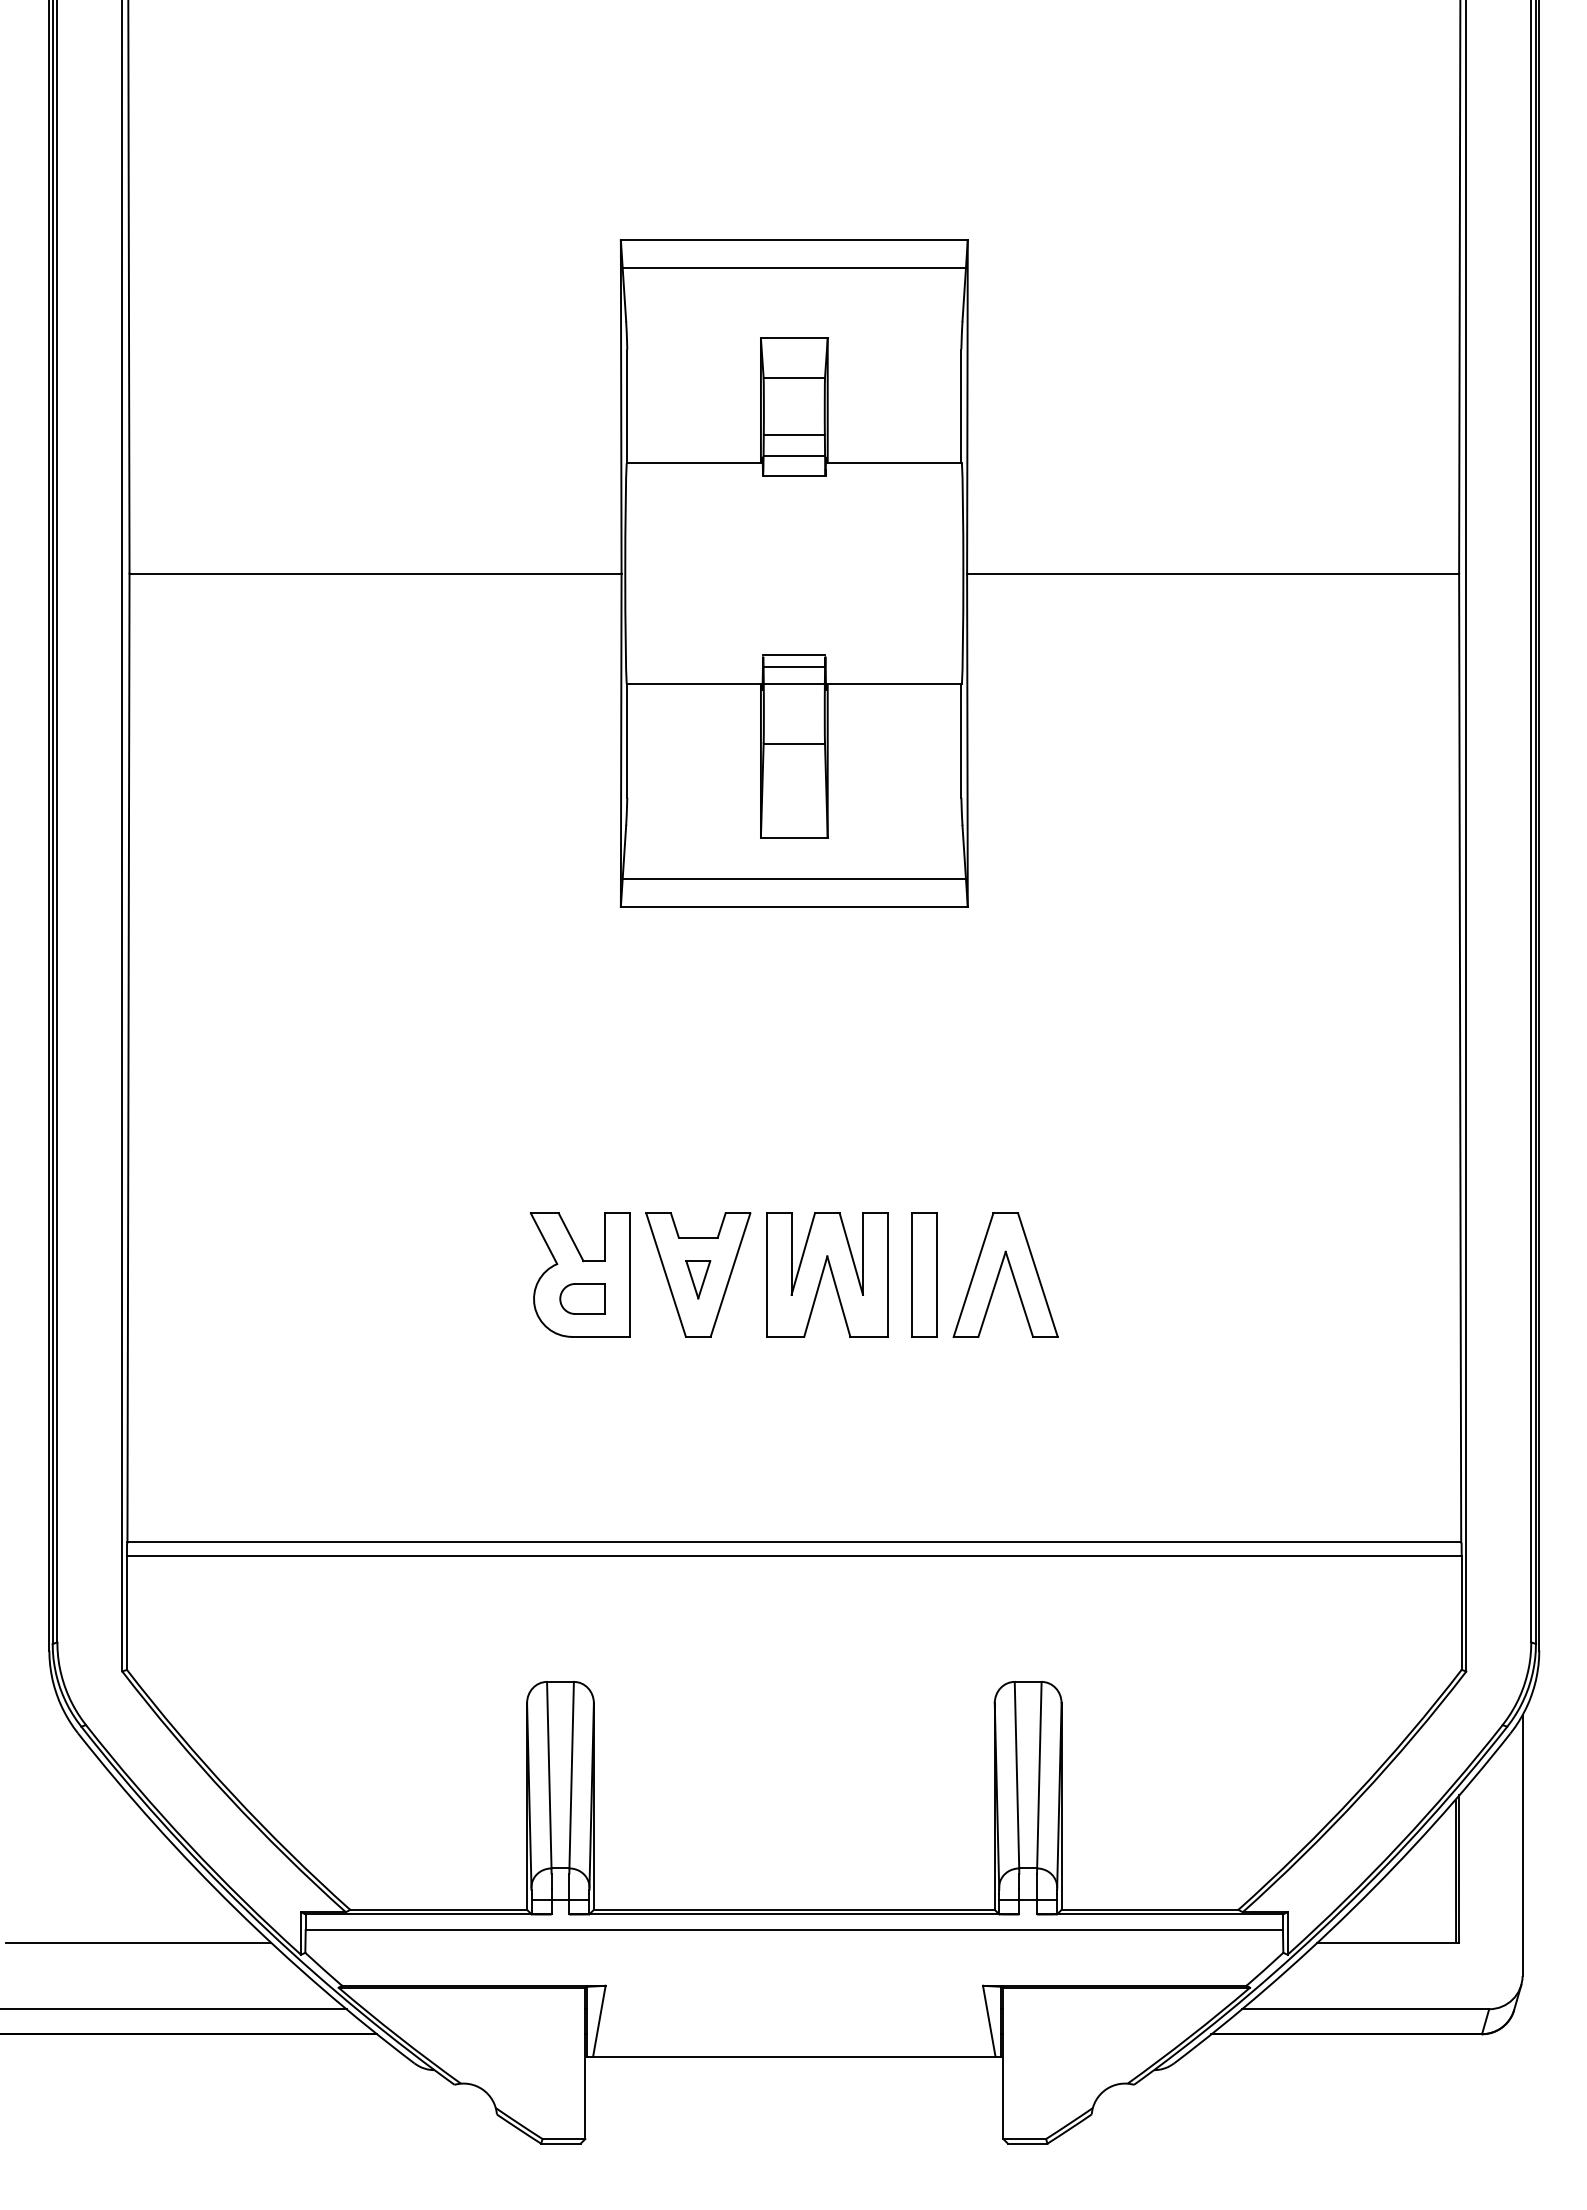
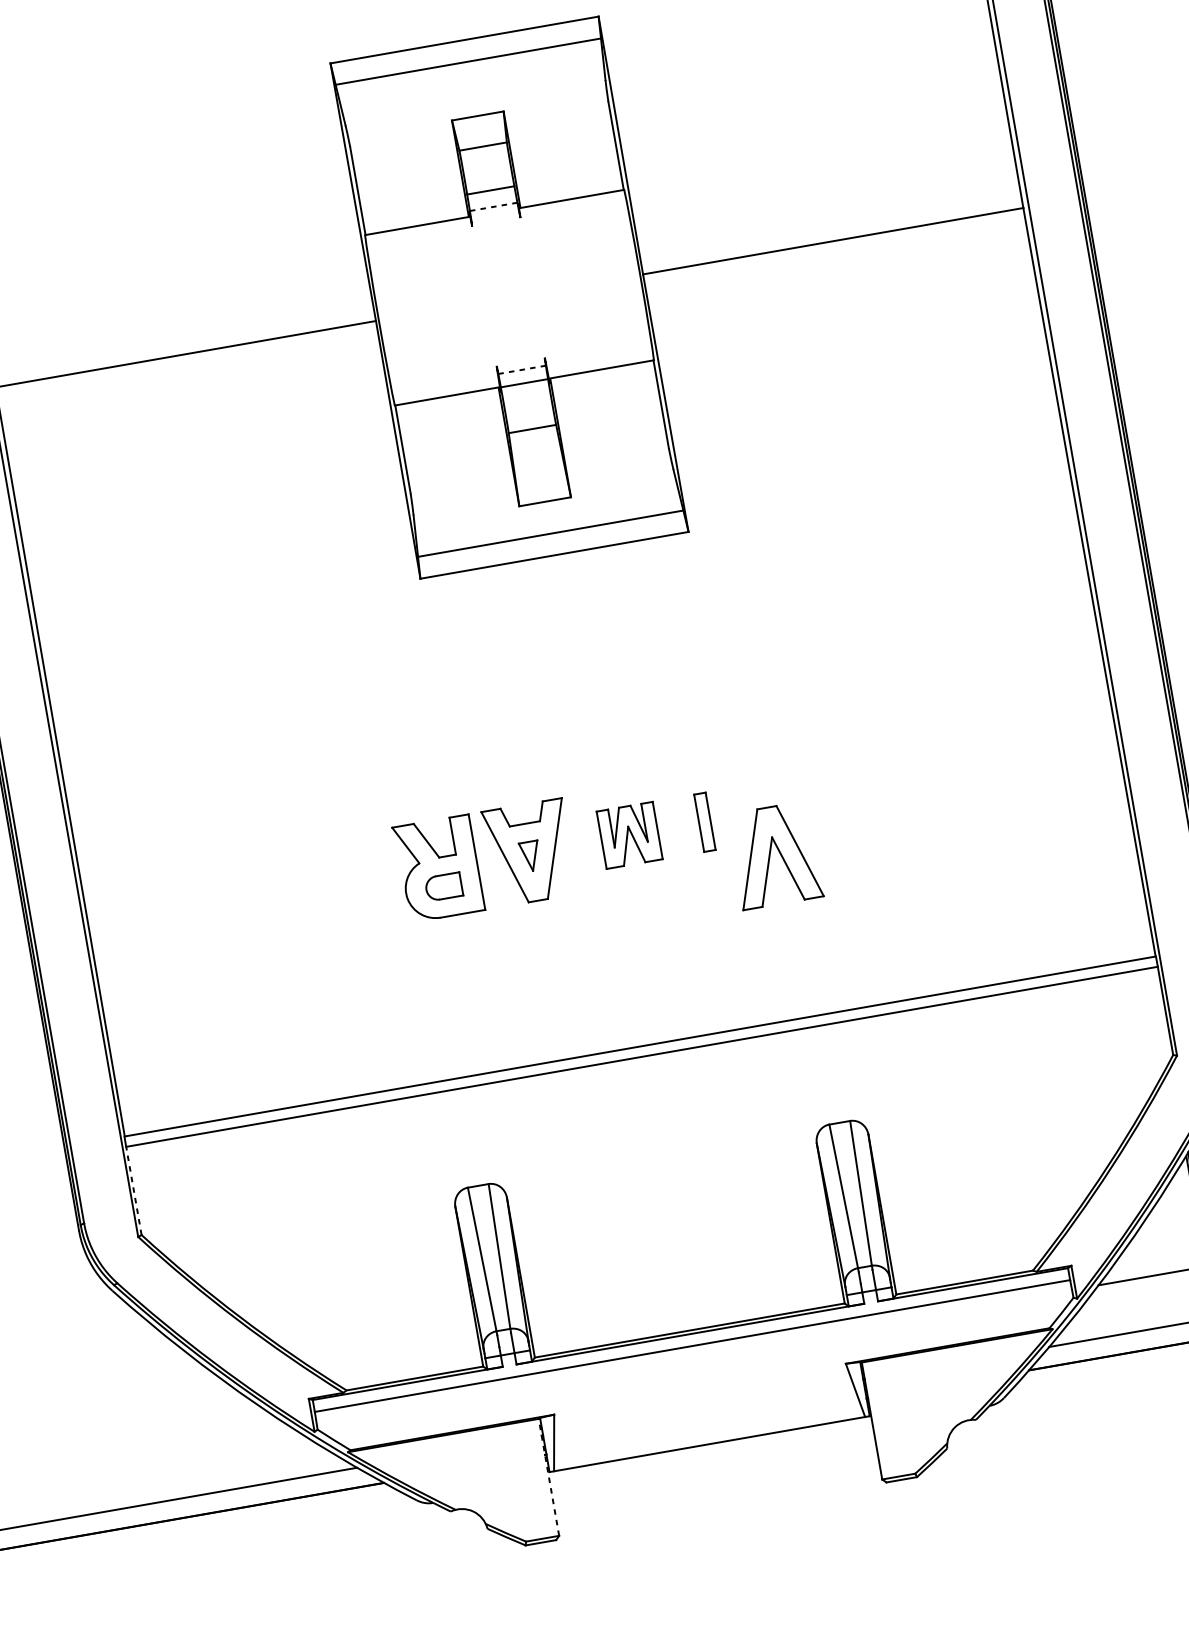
line: (794, 456) -> (493, 207), solid -> dashed
line: (794, 475) -> (496, 221), removed
line: (794, 654) -> (520, 360), removed
line: (794, 666) -> (522, 369), solid -> dashed
part: (827, 1274) -> (629, 834), size x0.6
part: (924, 1274) -> (704, 821), size x0.6
part: (1005, 1274) -> (774, 855), moved
line: (127, 1612) -> (134, 1190), solid -> dashed
line: (138, 1942) -> (187, 1444), removed
line: (585, 2063) -> (549, 1477), solid -> dashed

